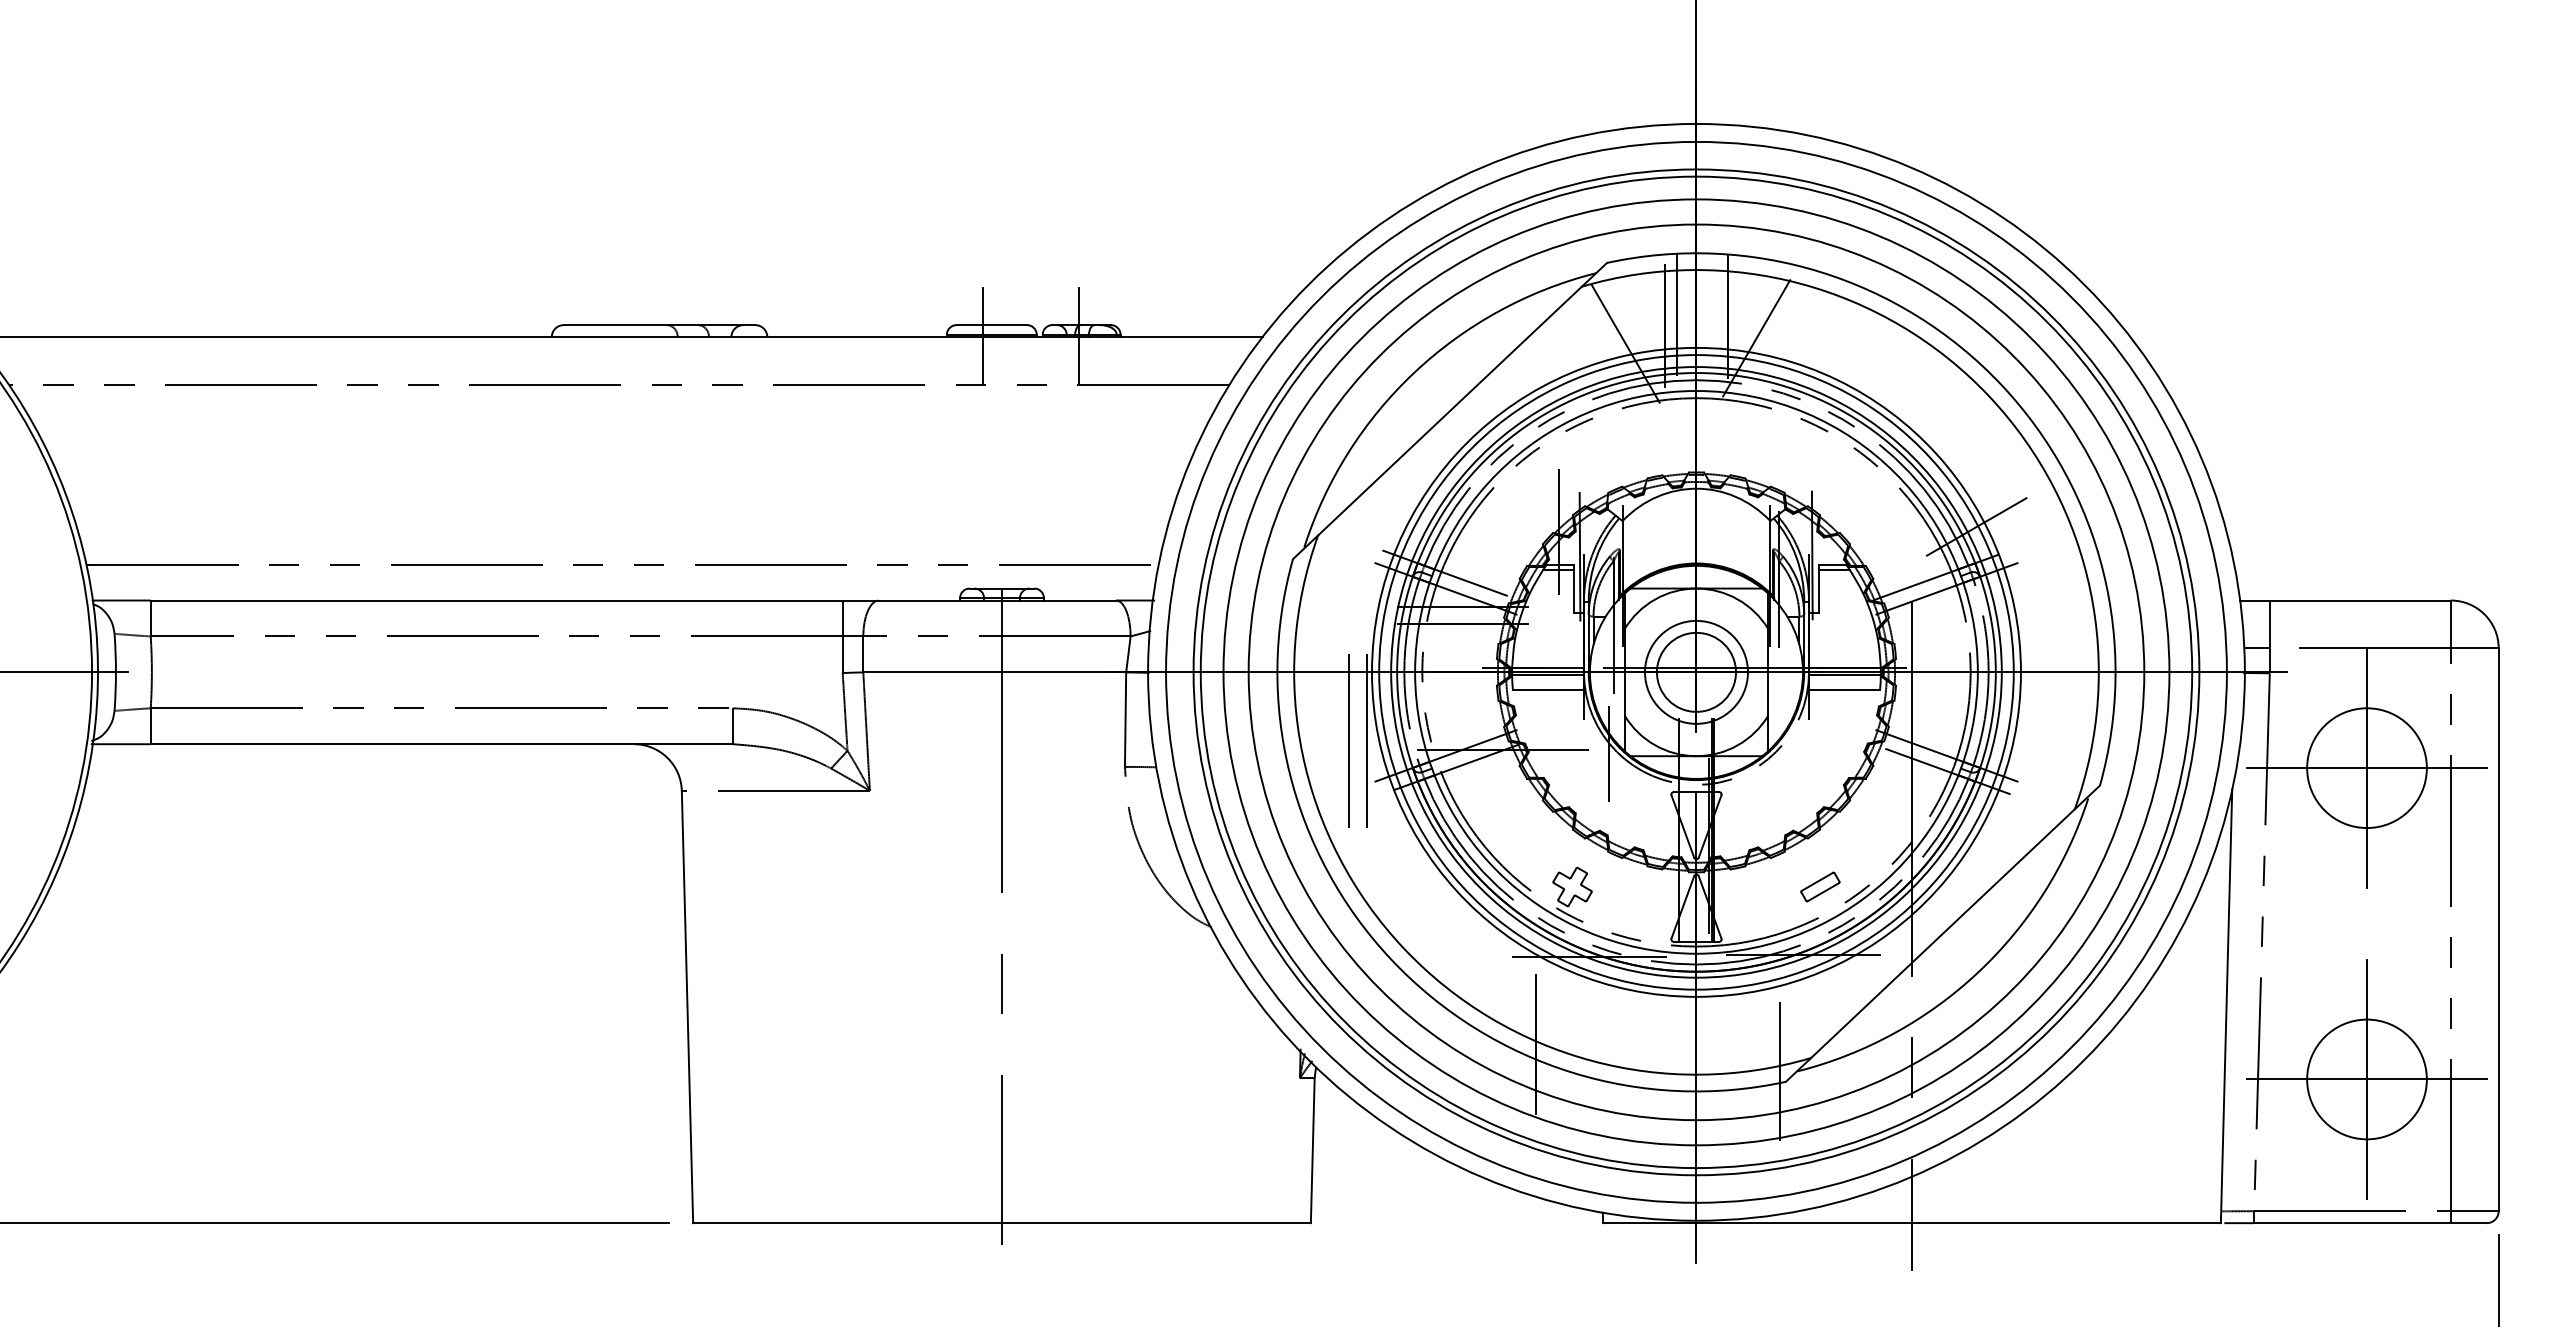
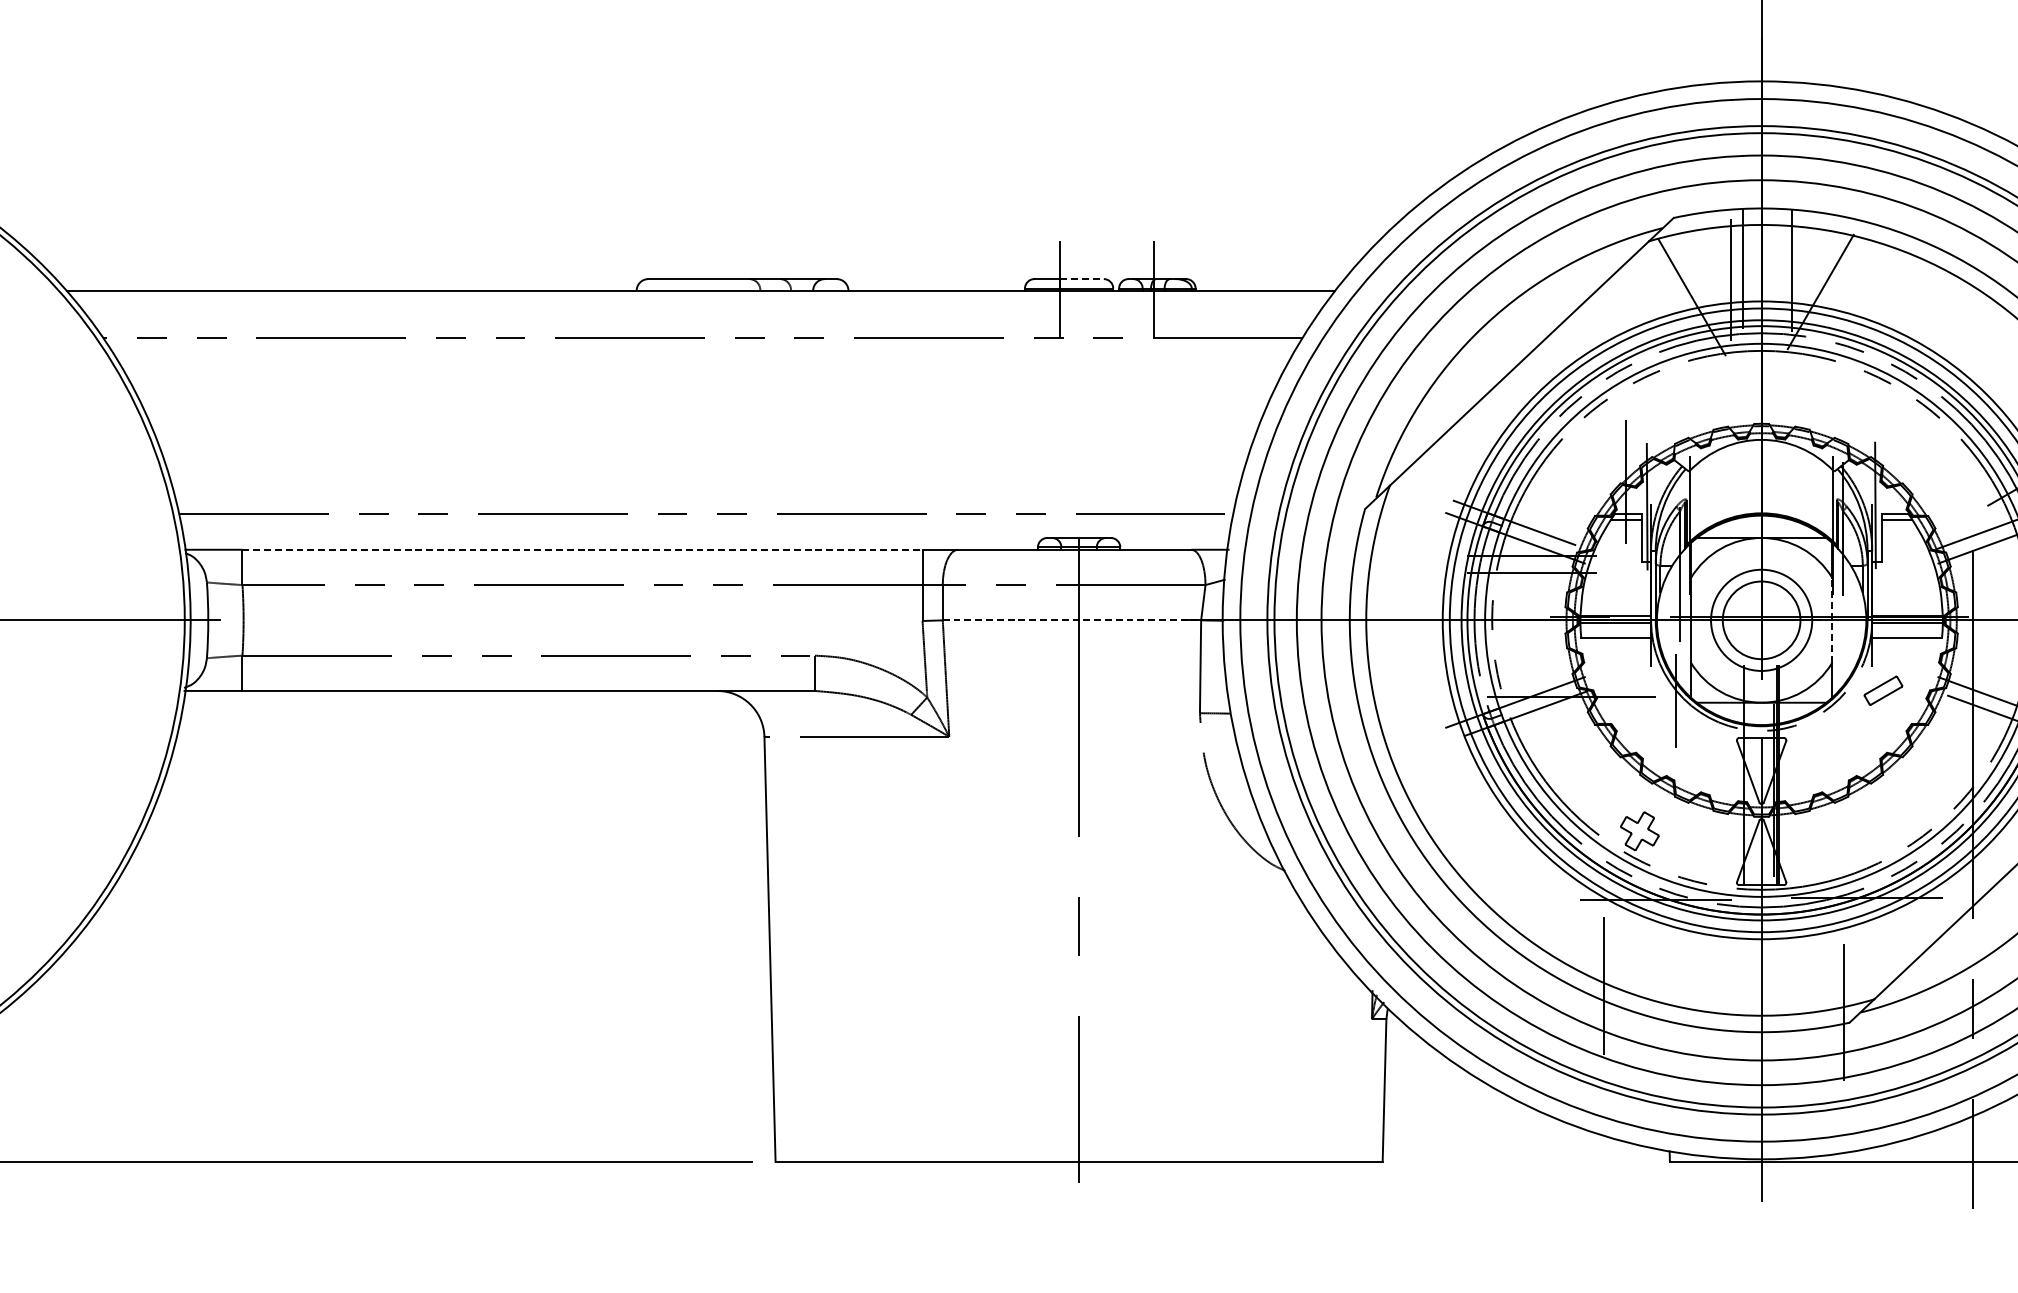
line: (1005, 325) -> (1082, 279), solid -> dashed
line: (496, 600) -> (582, 549), solid -> dashed
line: (1768, 671) -> (1832, 619), solid -> dashed
line: (995, 672) -> (1072, 620), solid -> dashed
line: (1349, 741) -> (1420, 688), removed
line: (1367, 741) -> (1438, 688), removed
part: (1820, 886) -> (1883, 690), moved

